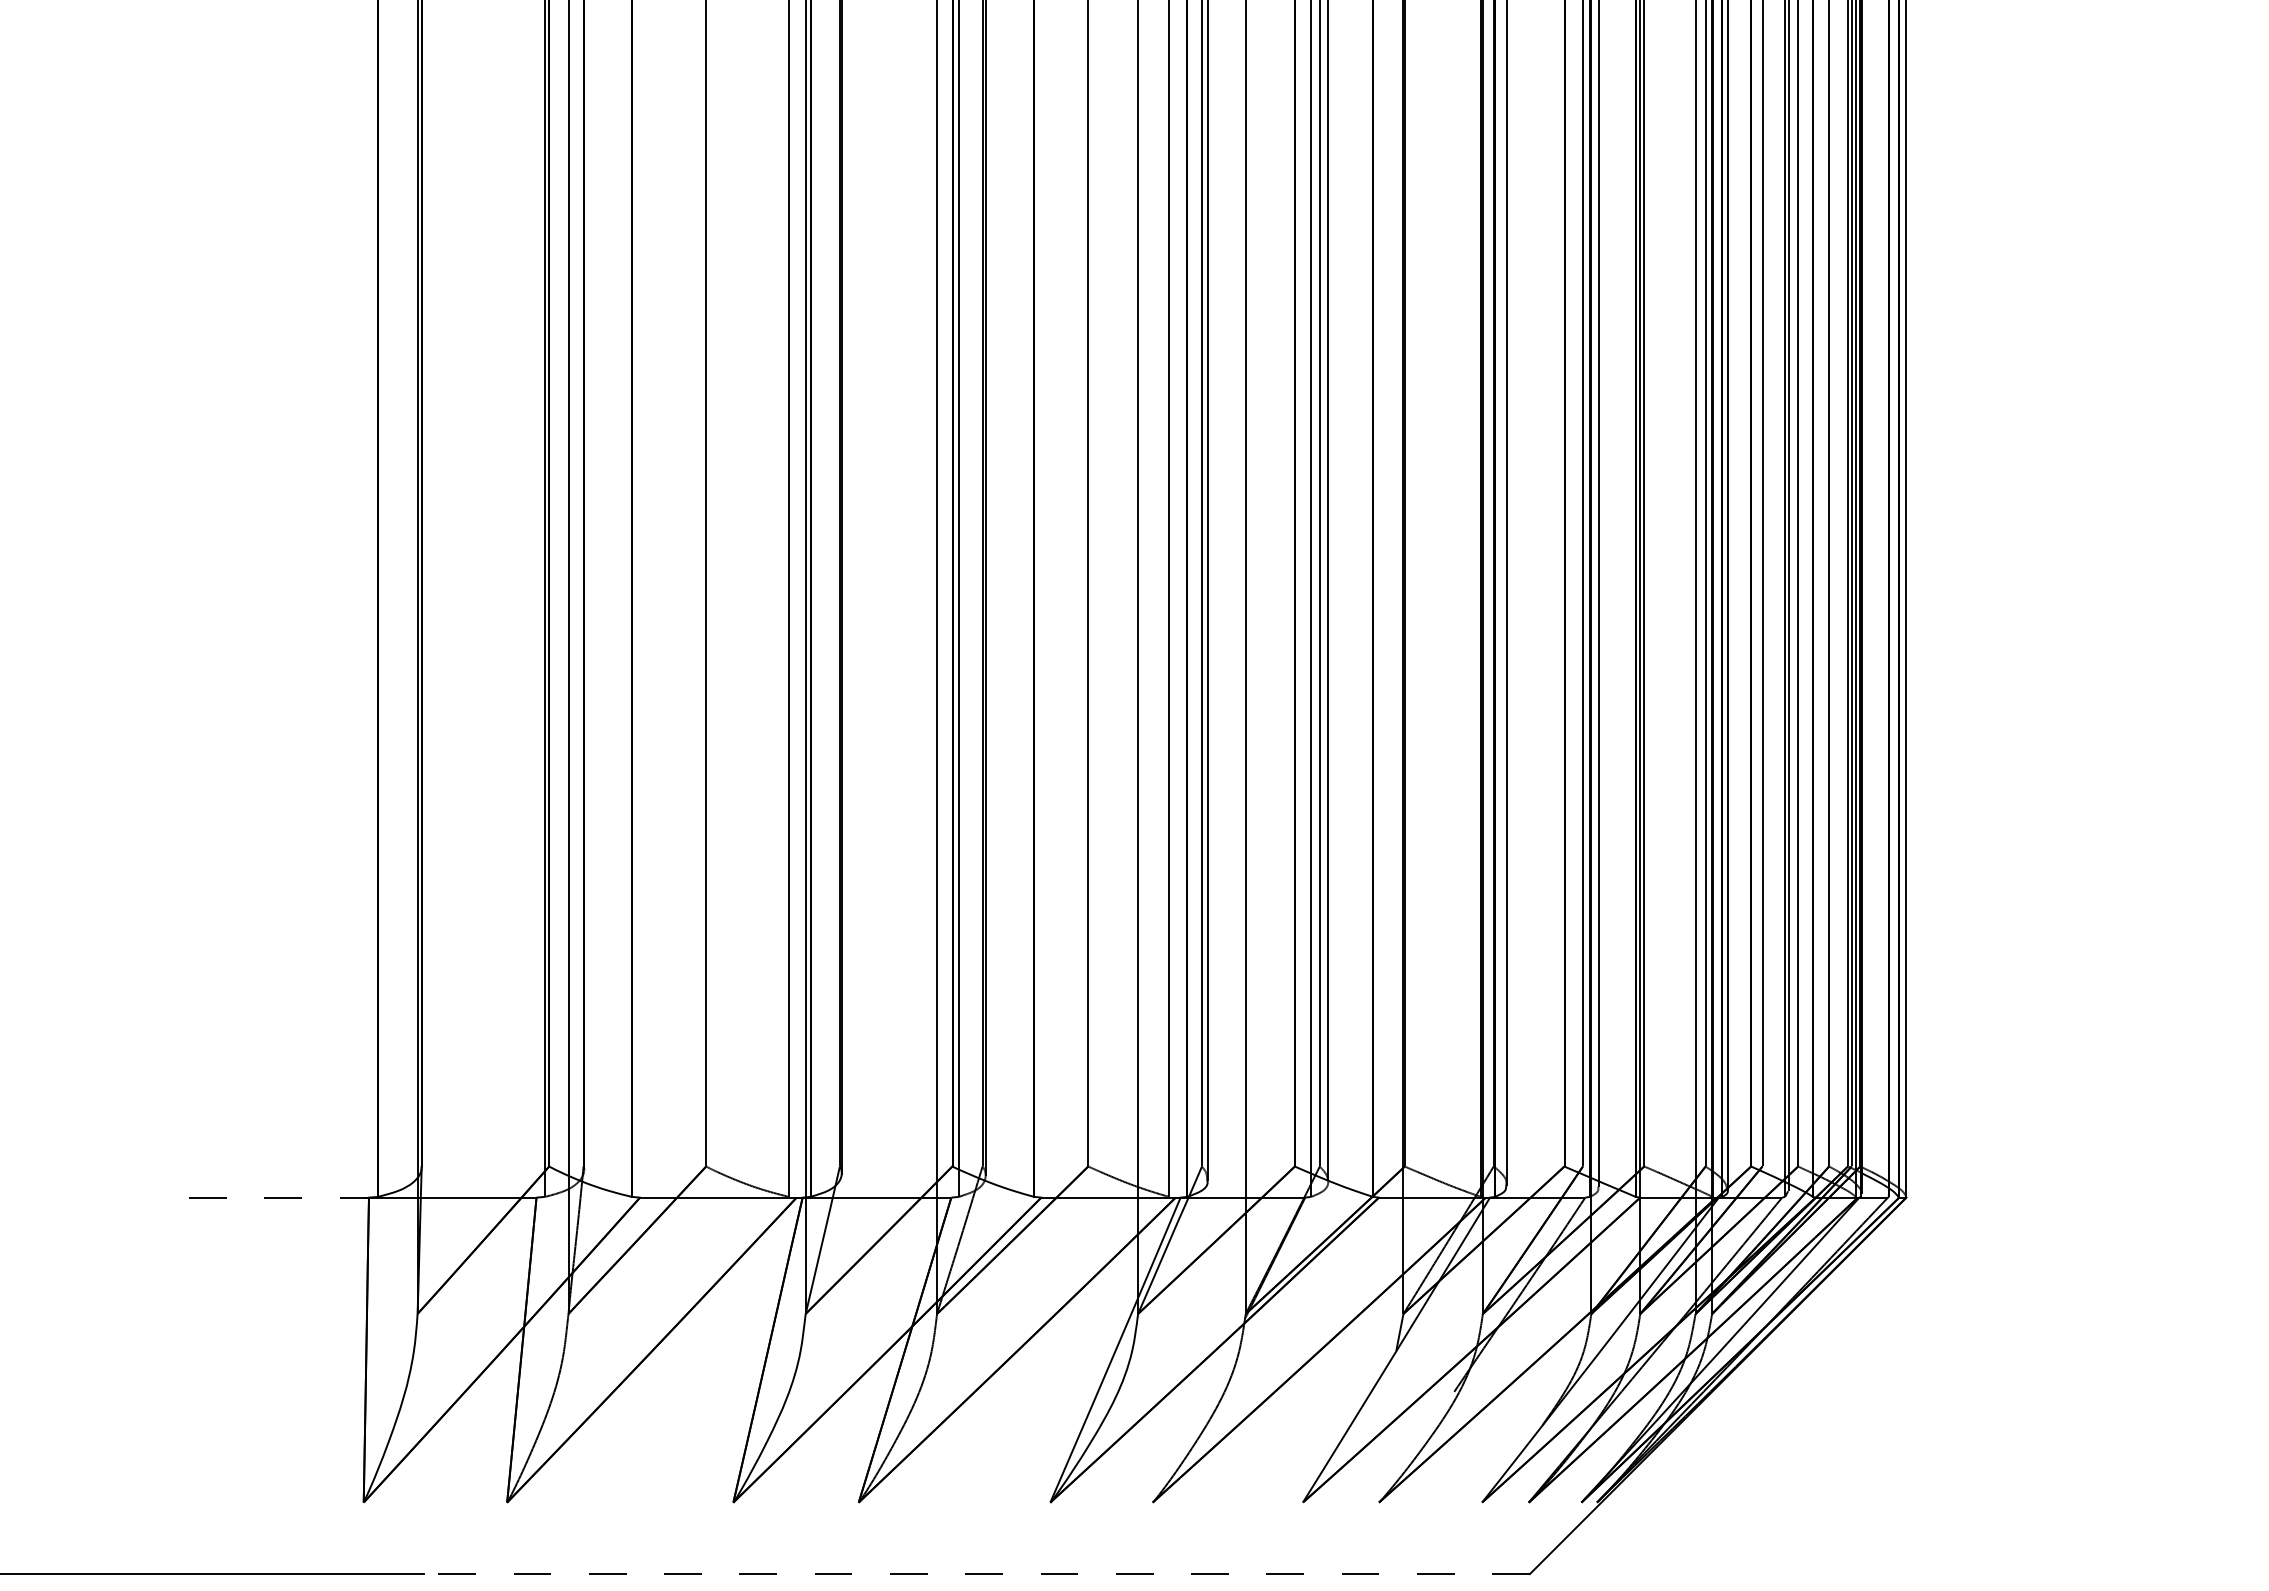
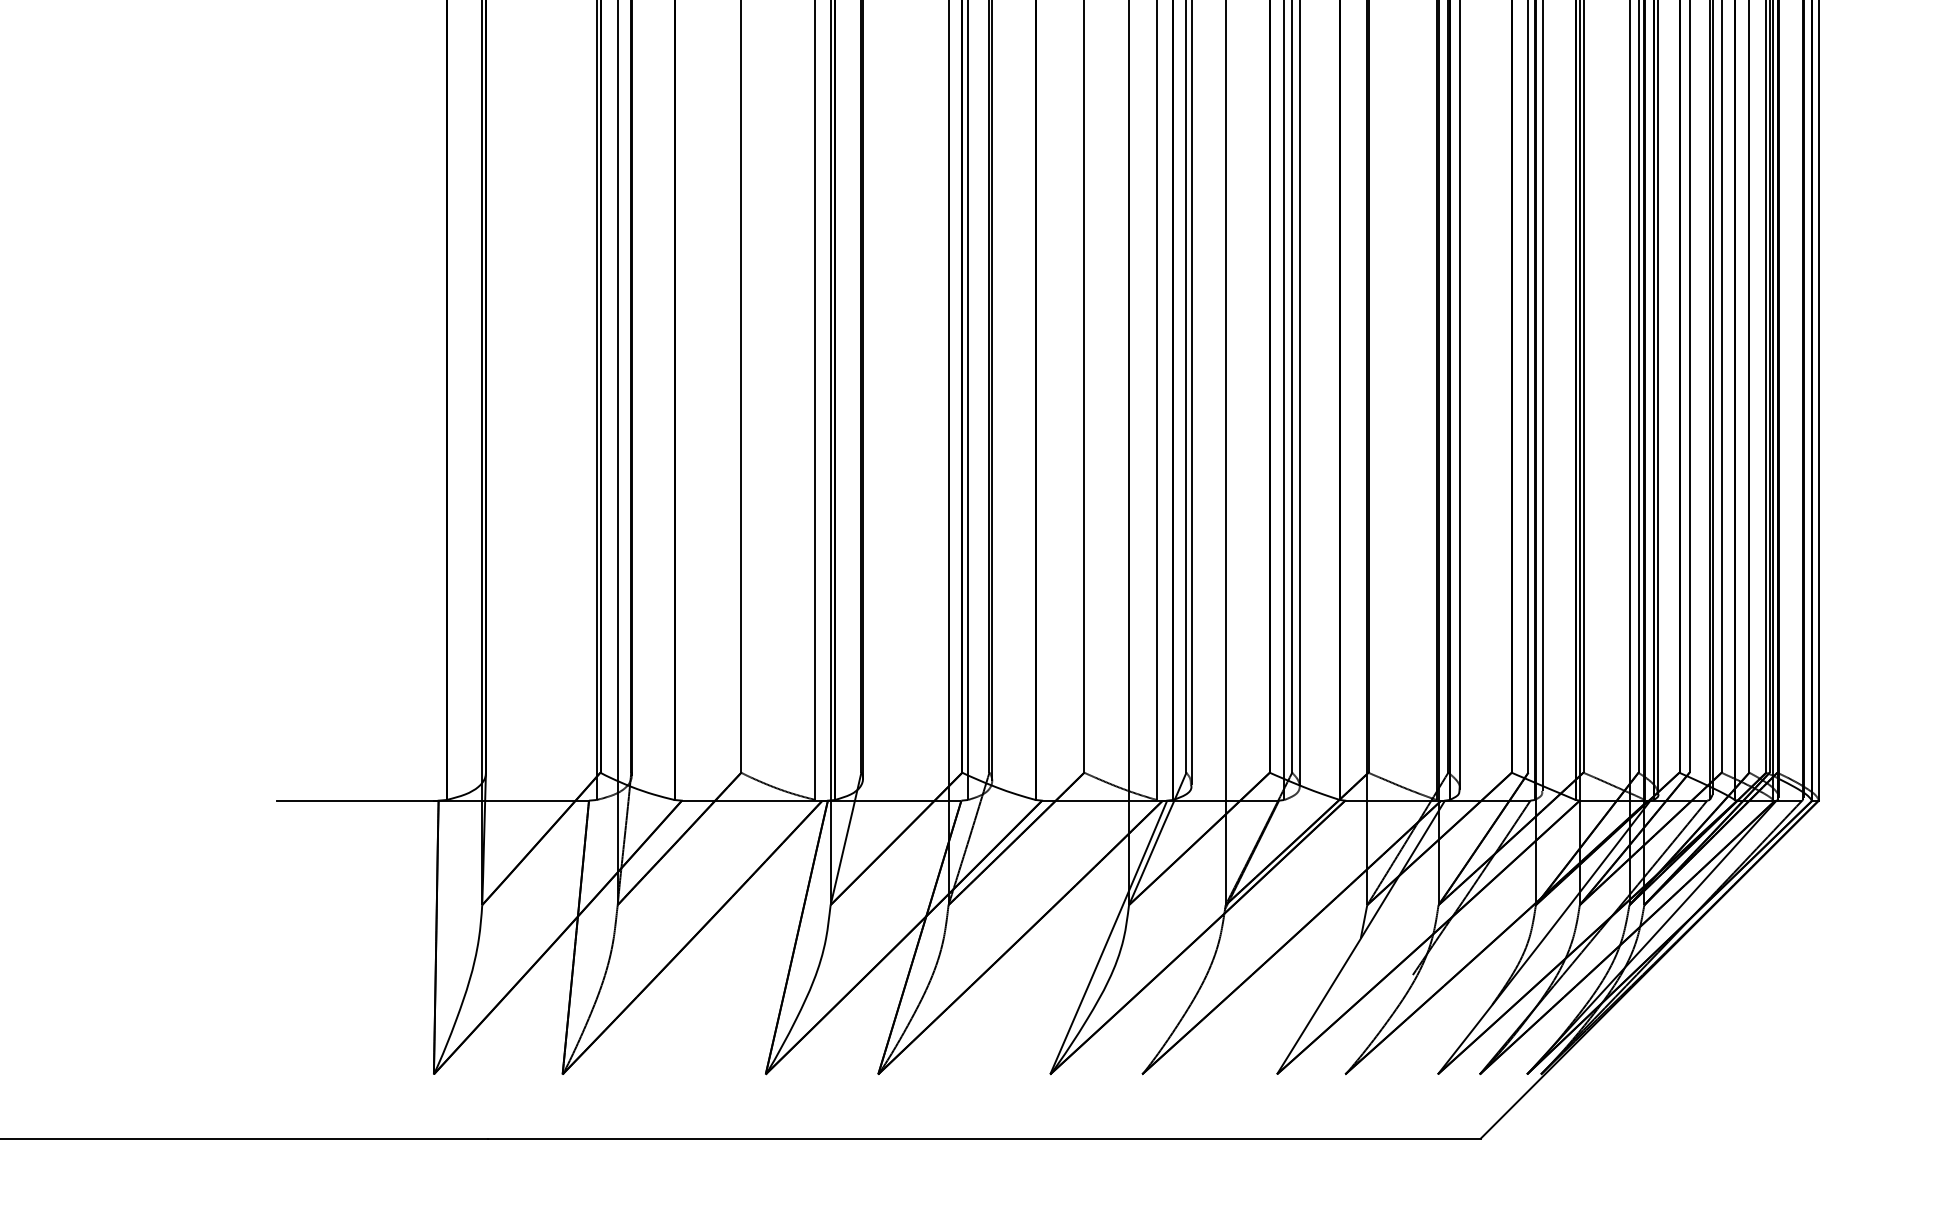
line: (279, 1197) -> (358, 800), dashed -> solid
line: (976, 1574) -> (983, 1138), dashed -> solid

